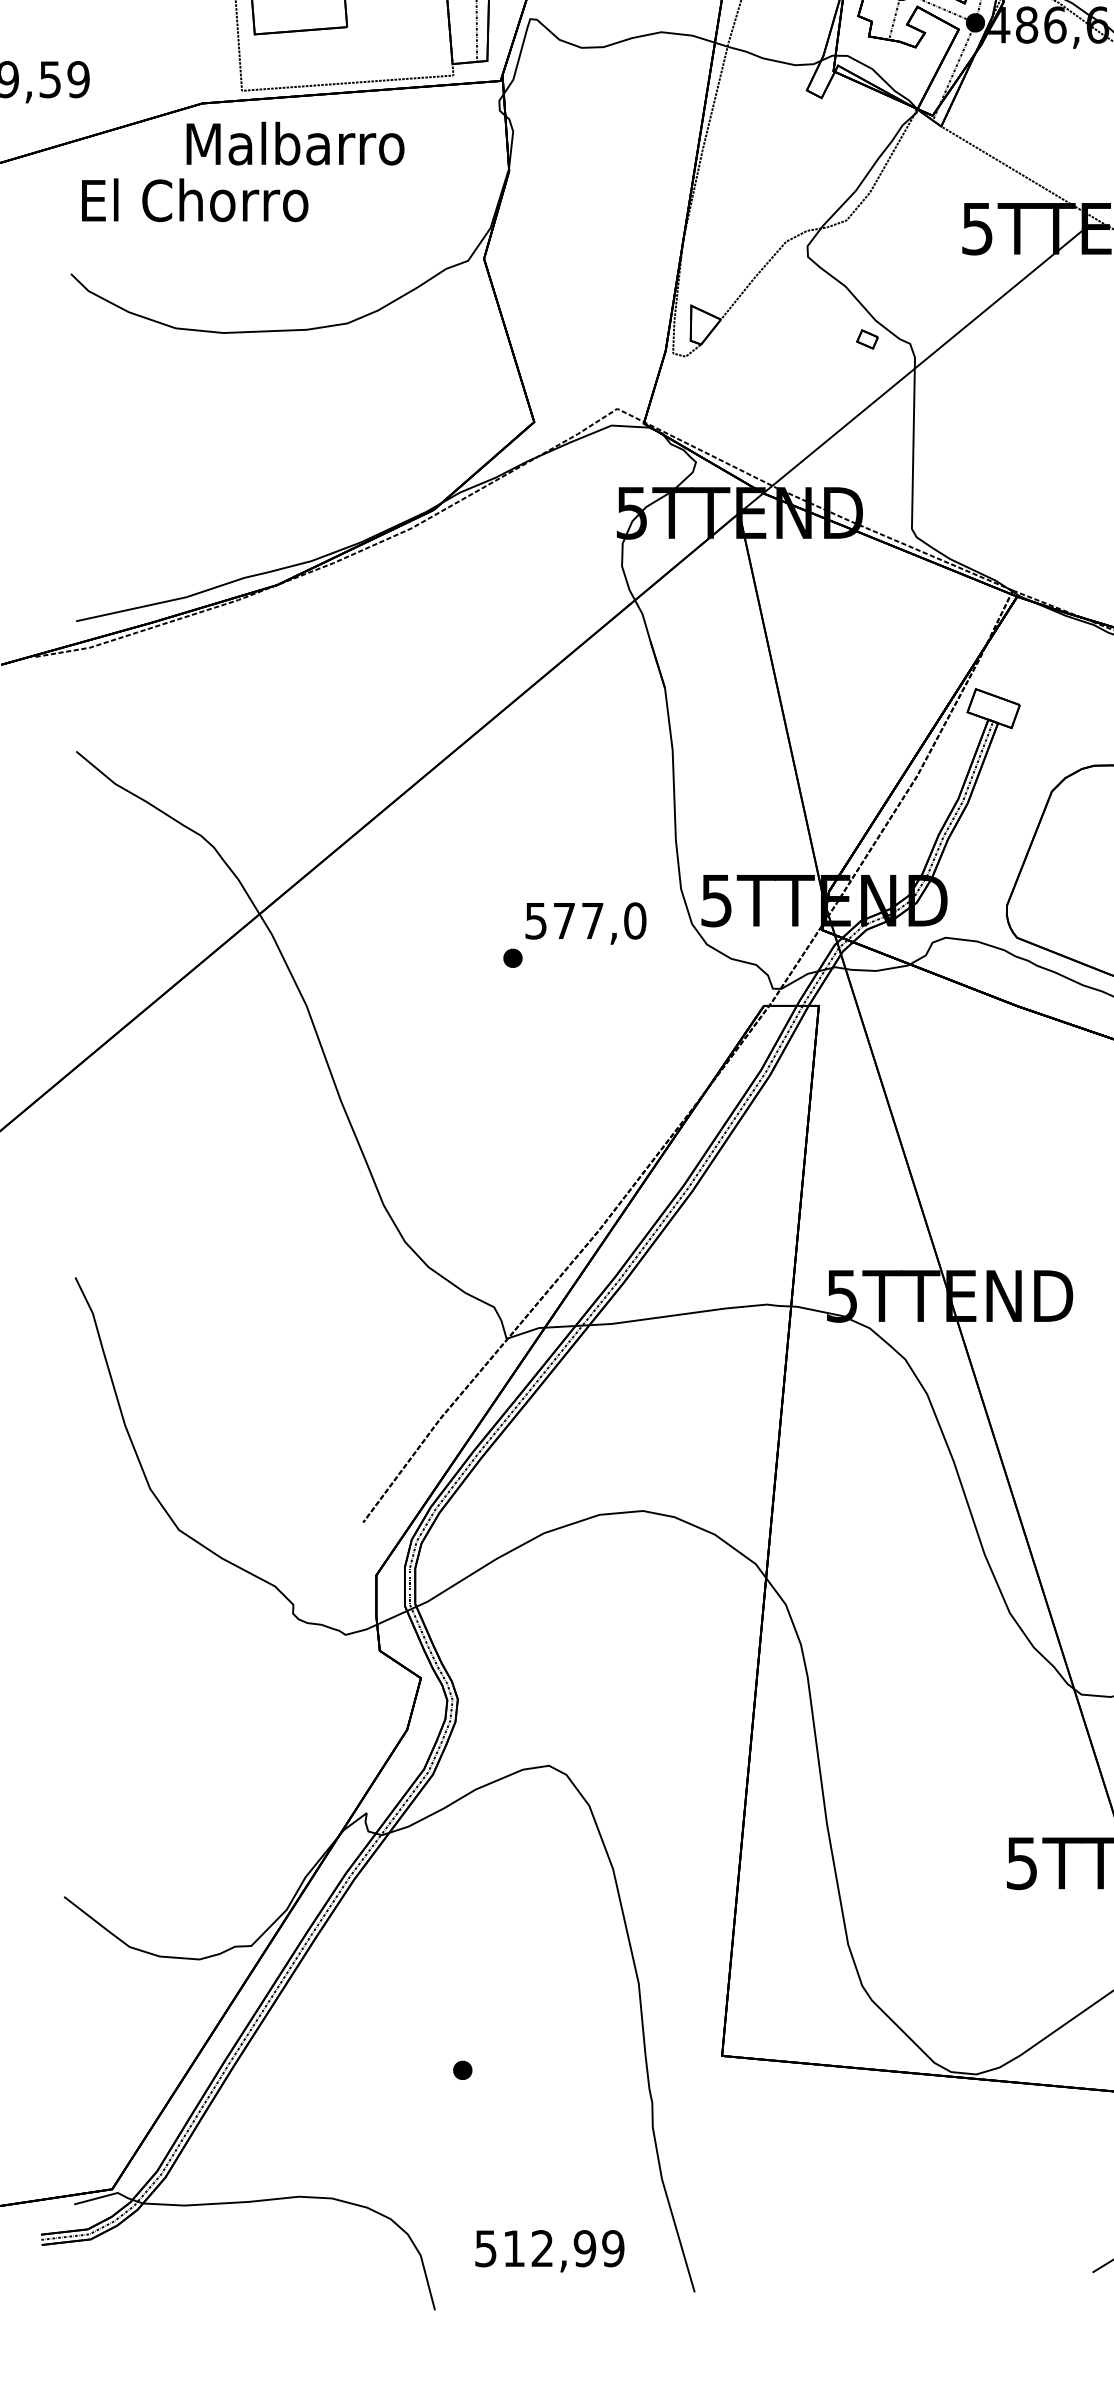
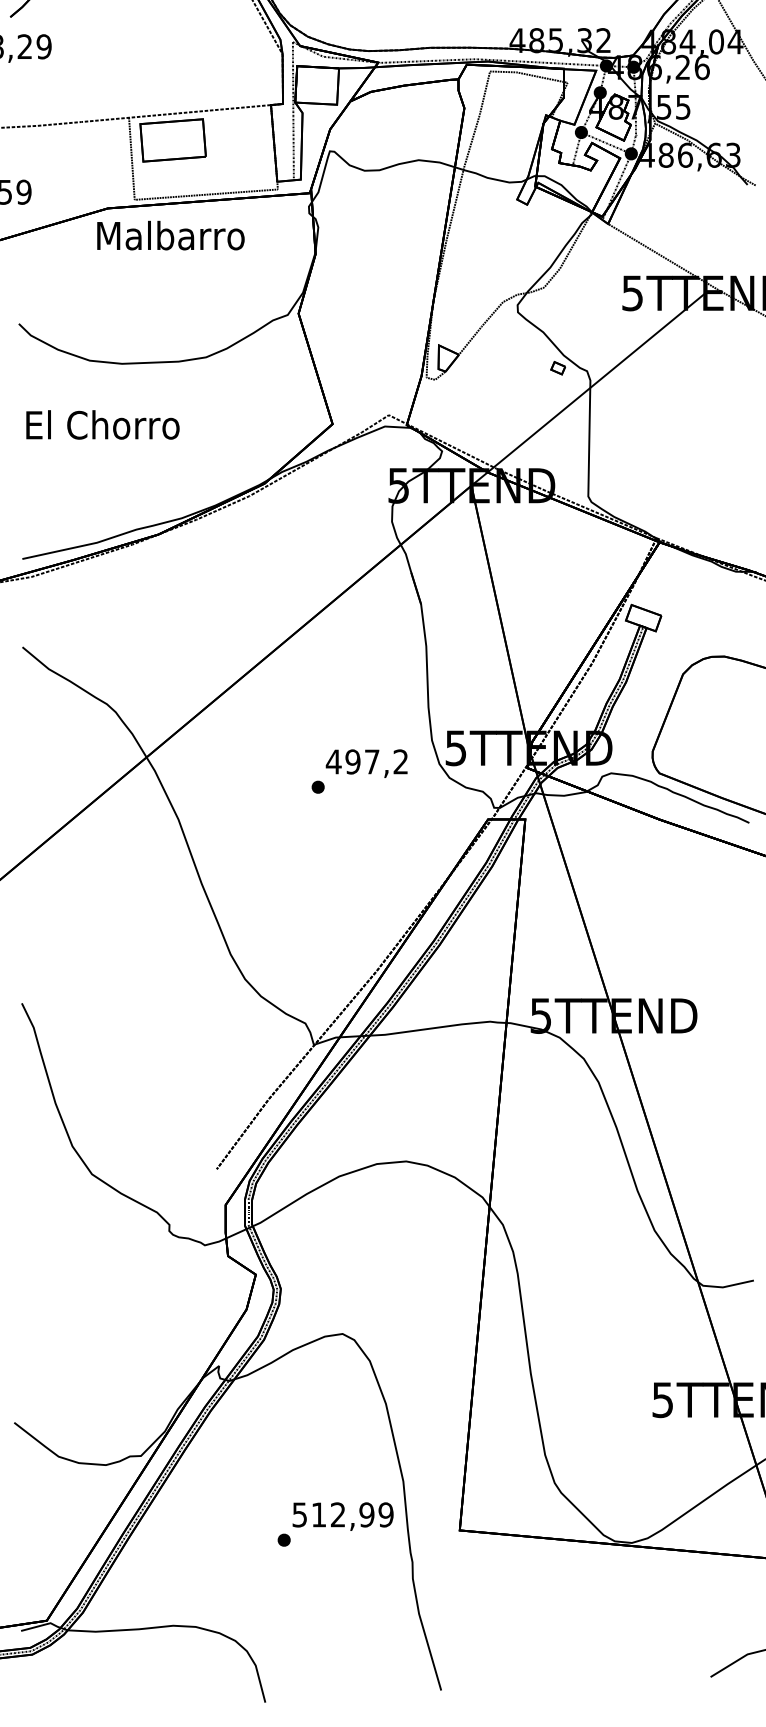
text: (194, 199) -> (102, 424), moved
text: (584, 920) -> (366, 761), 577,0 -> 497,2
text: (548, 2250) -> (342, 1516), moved

